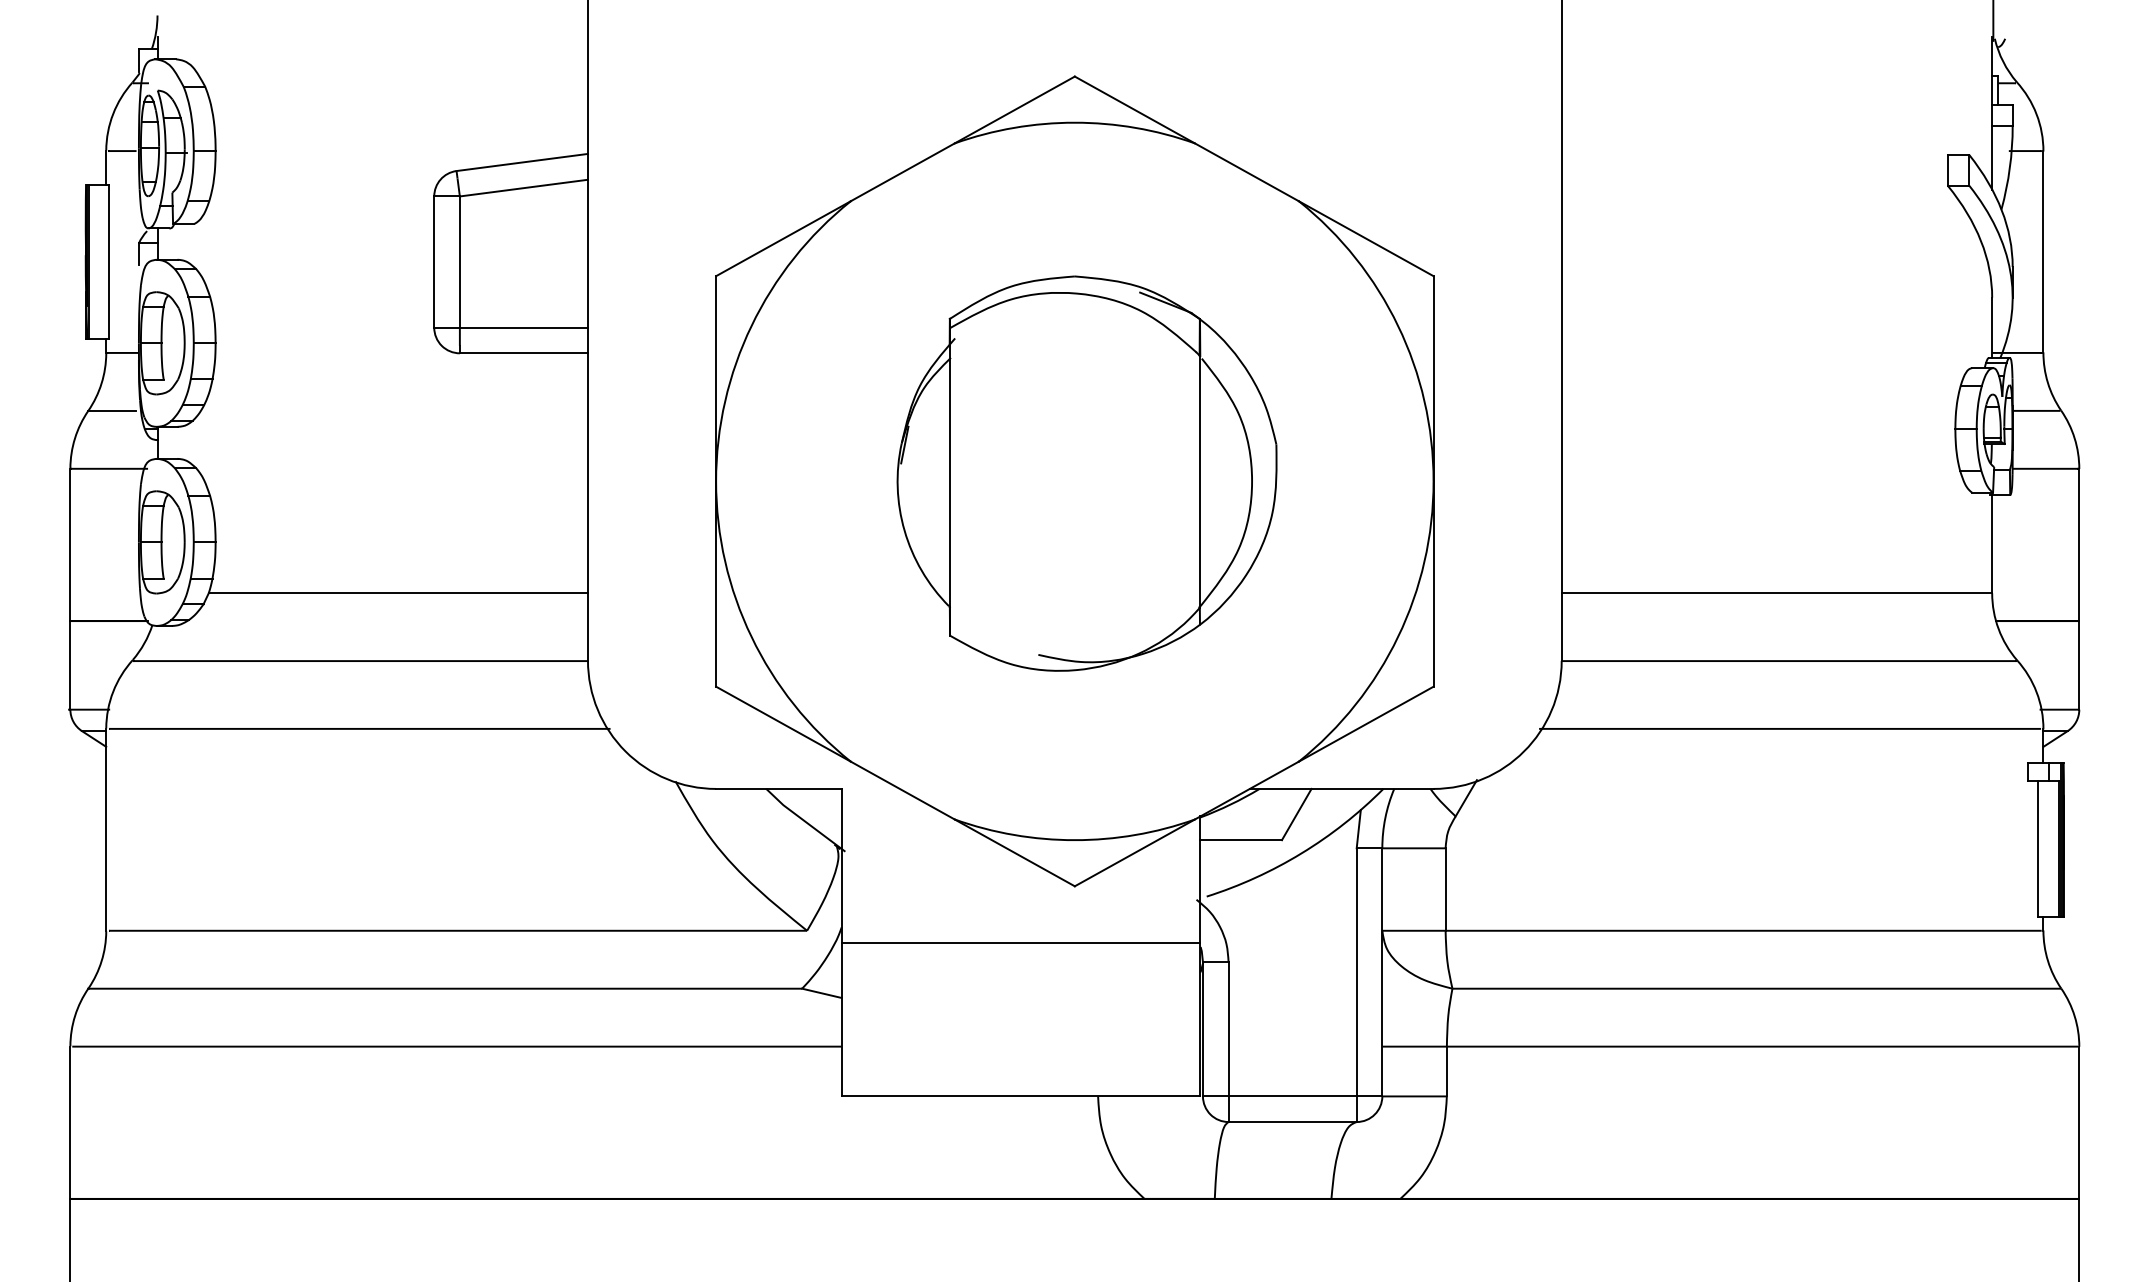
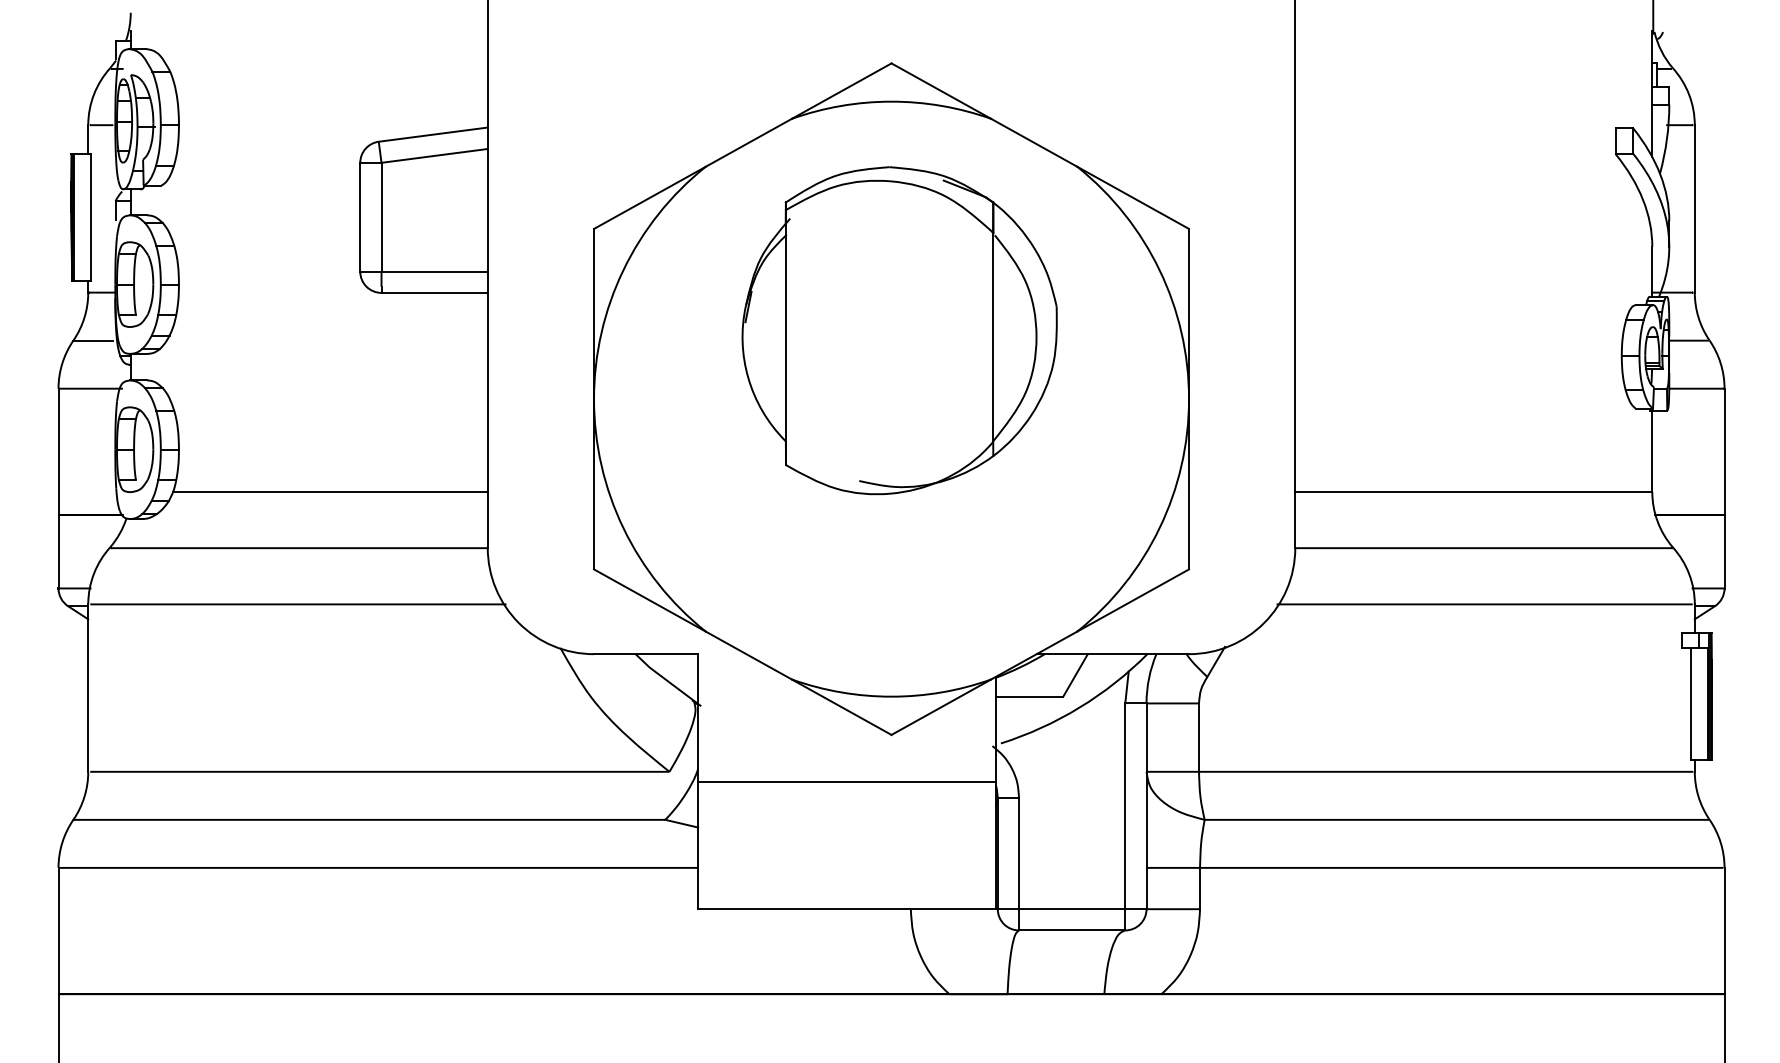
part: (1086, 473) -> (899, 330), moved

